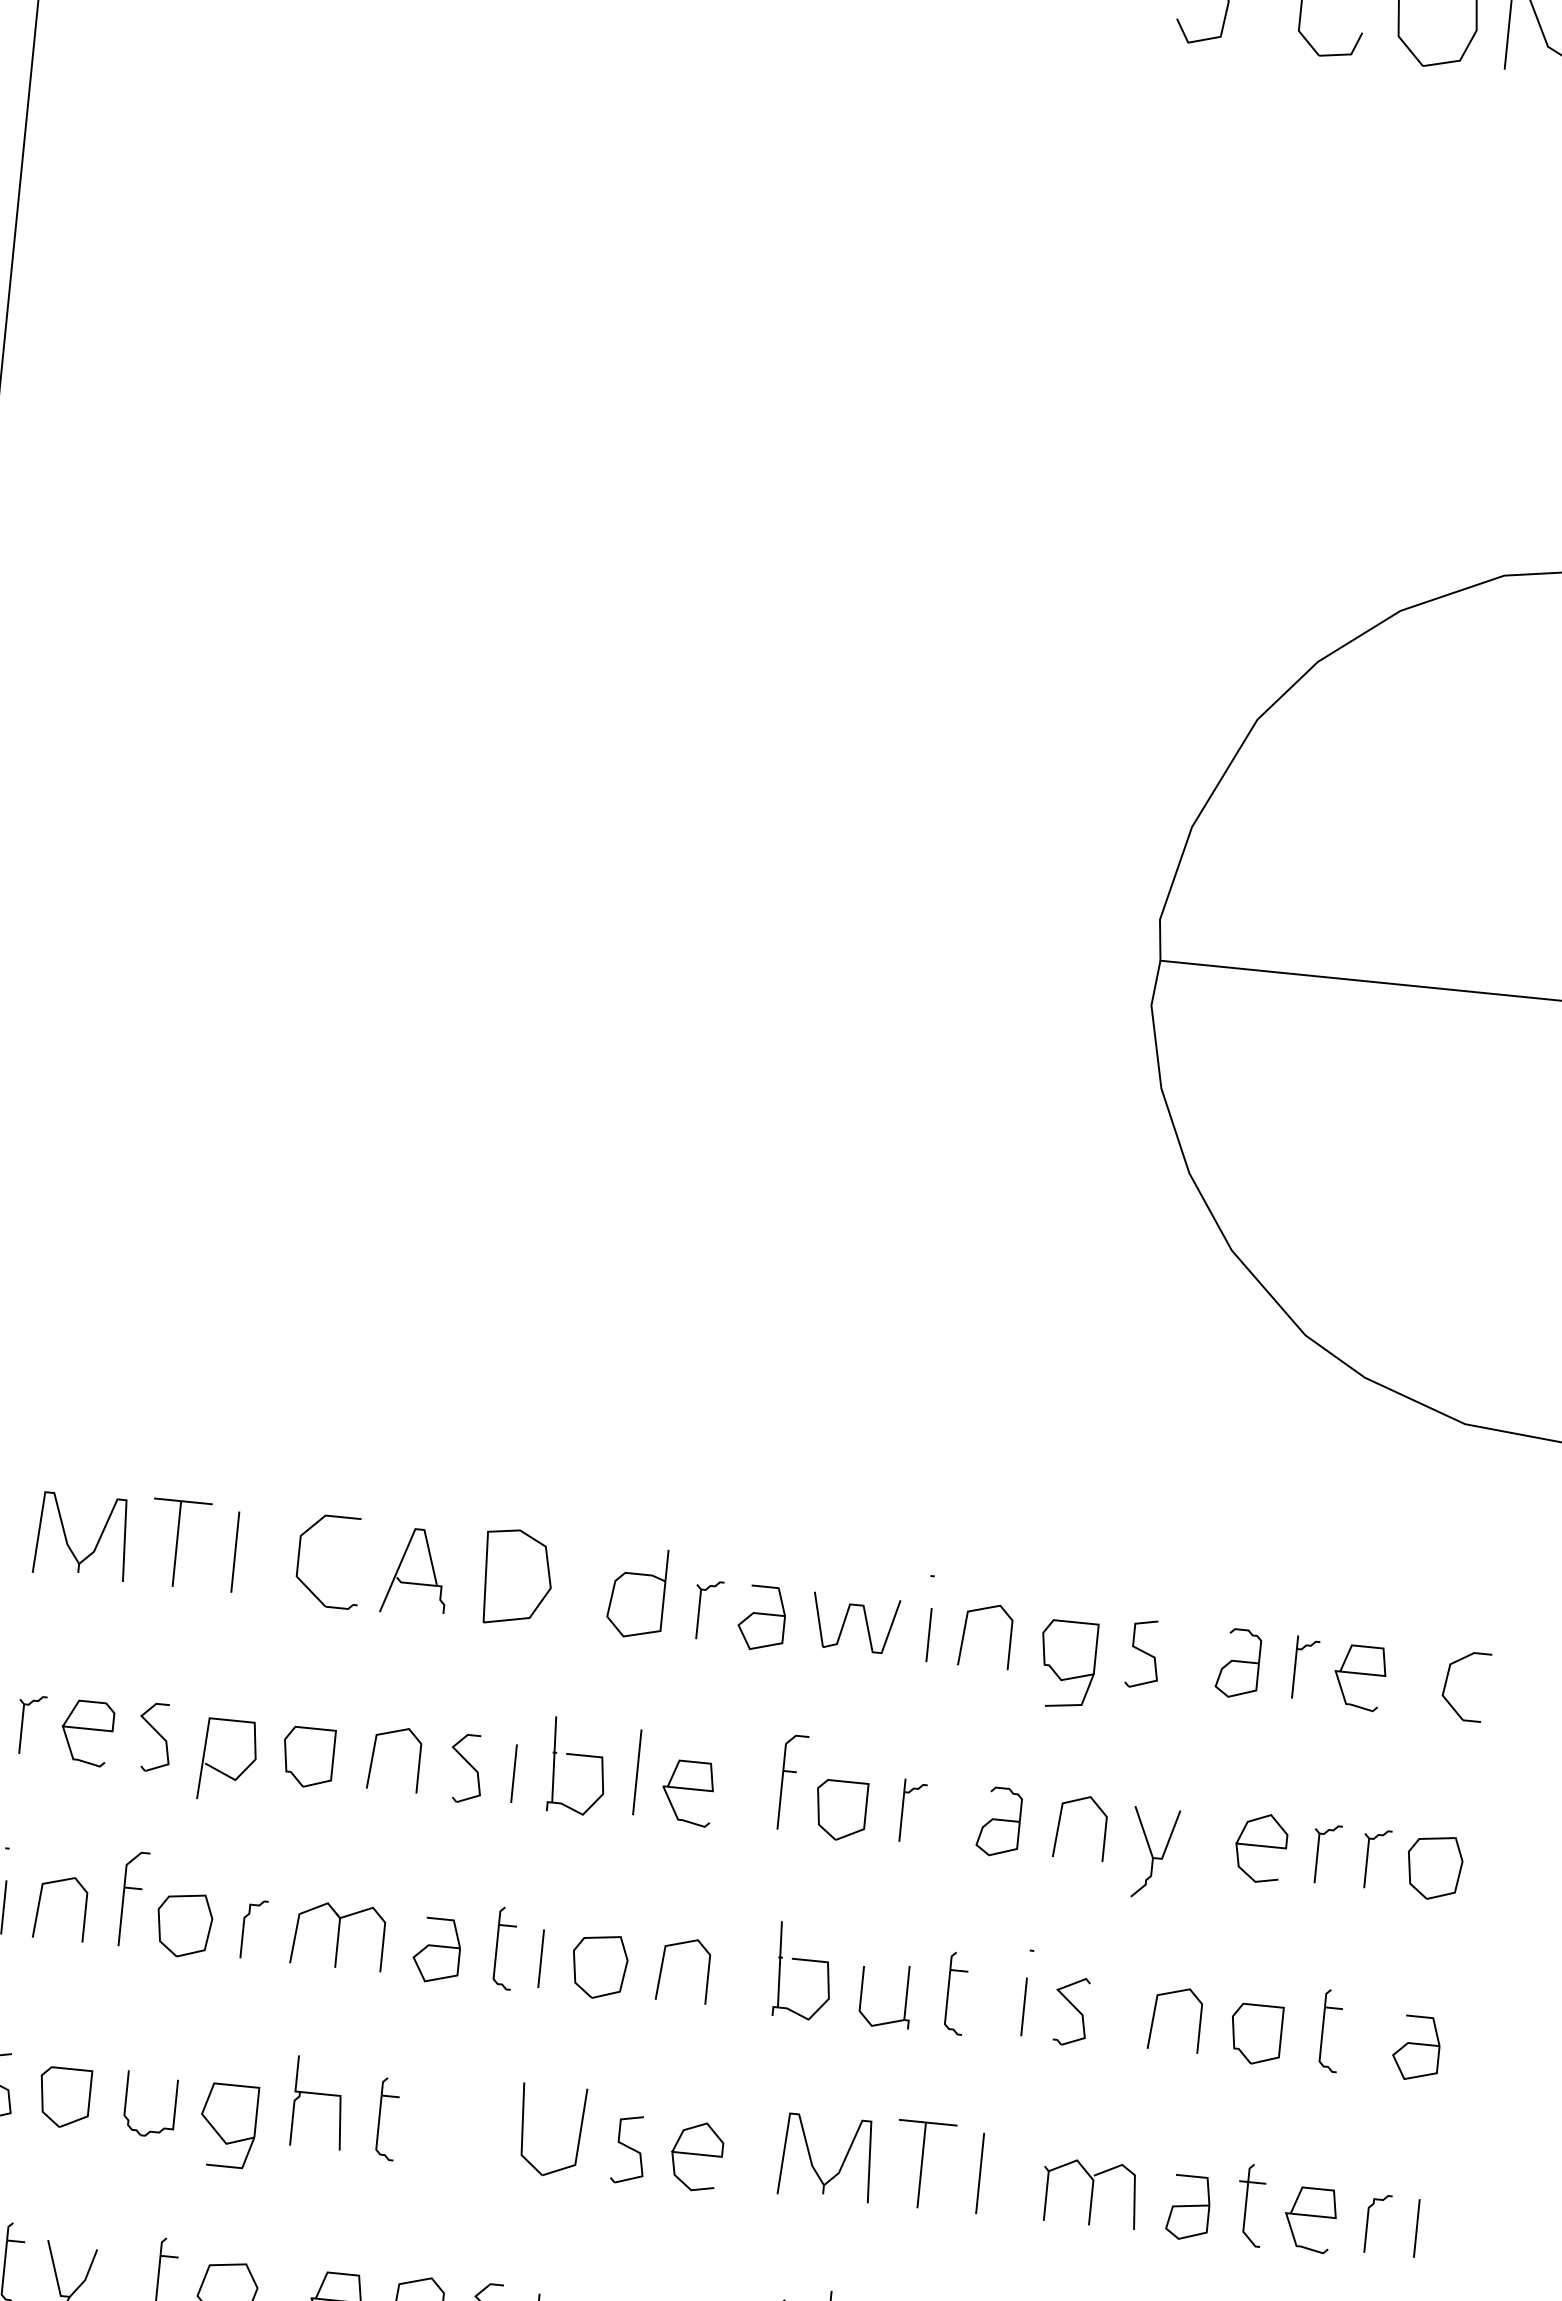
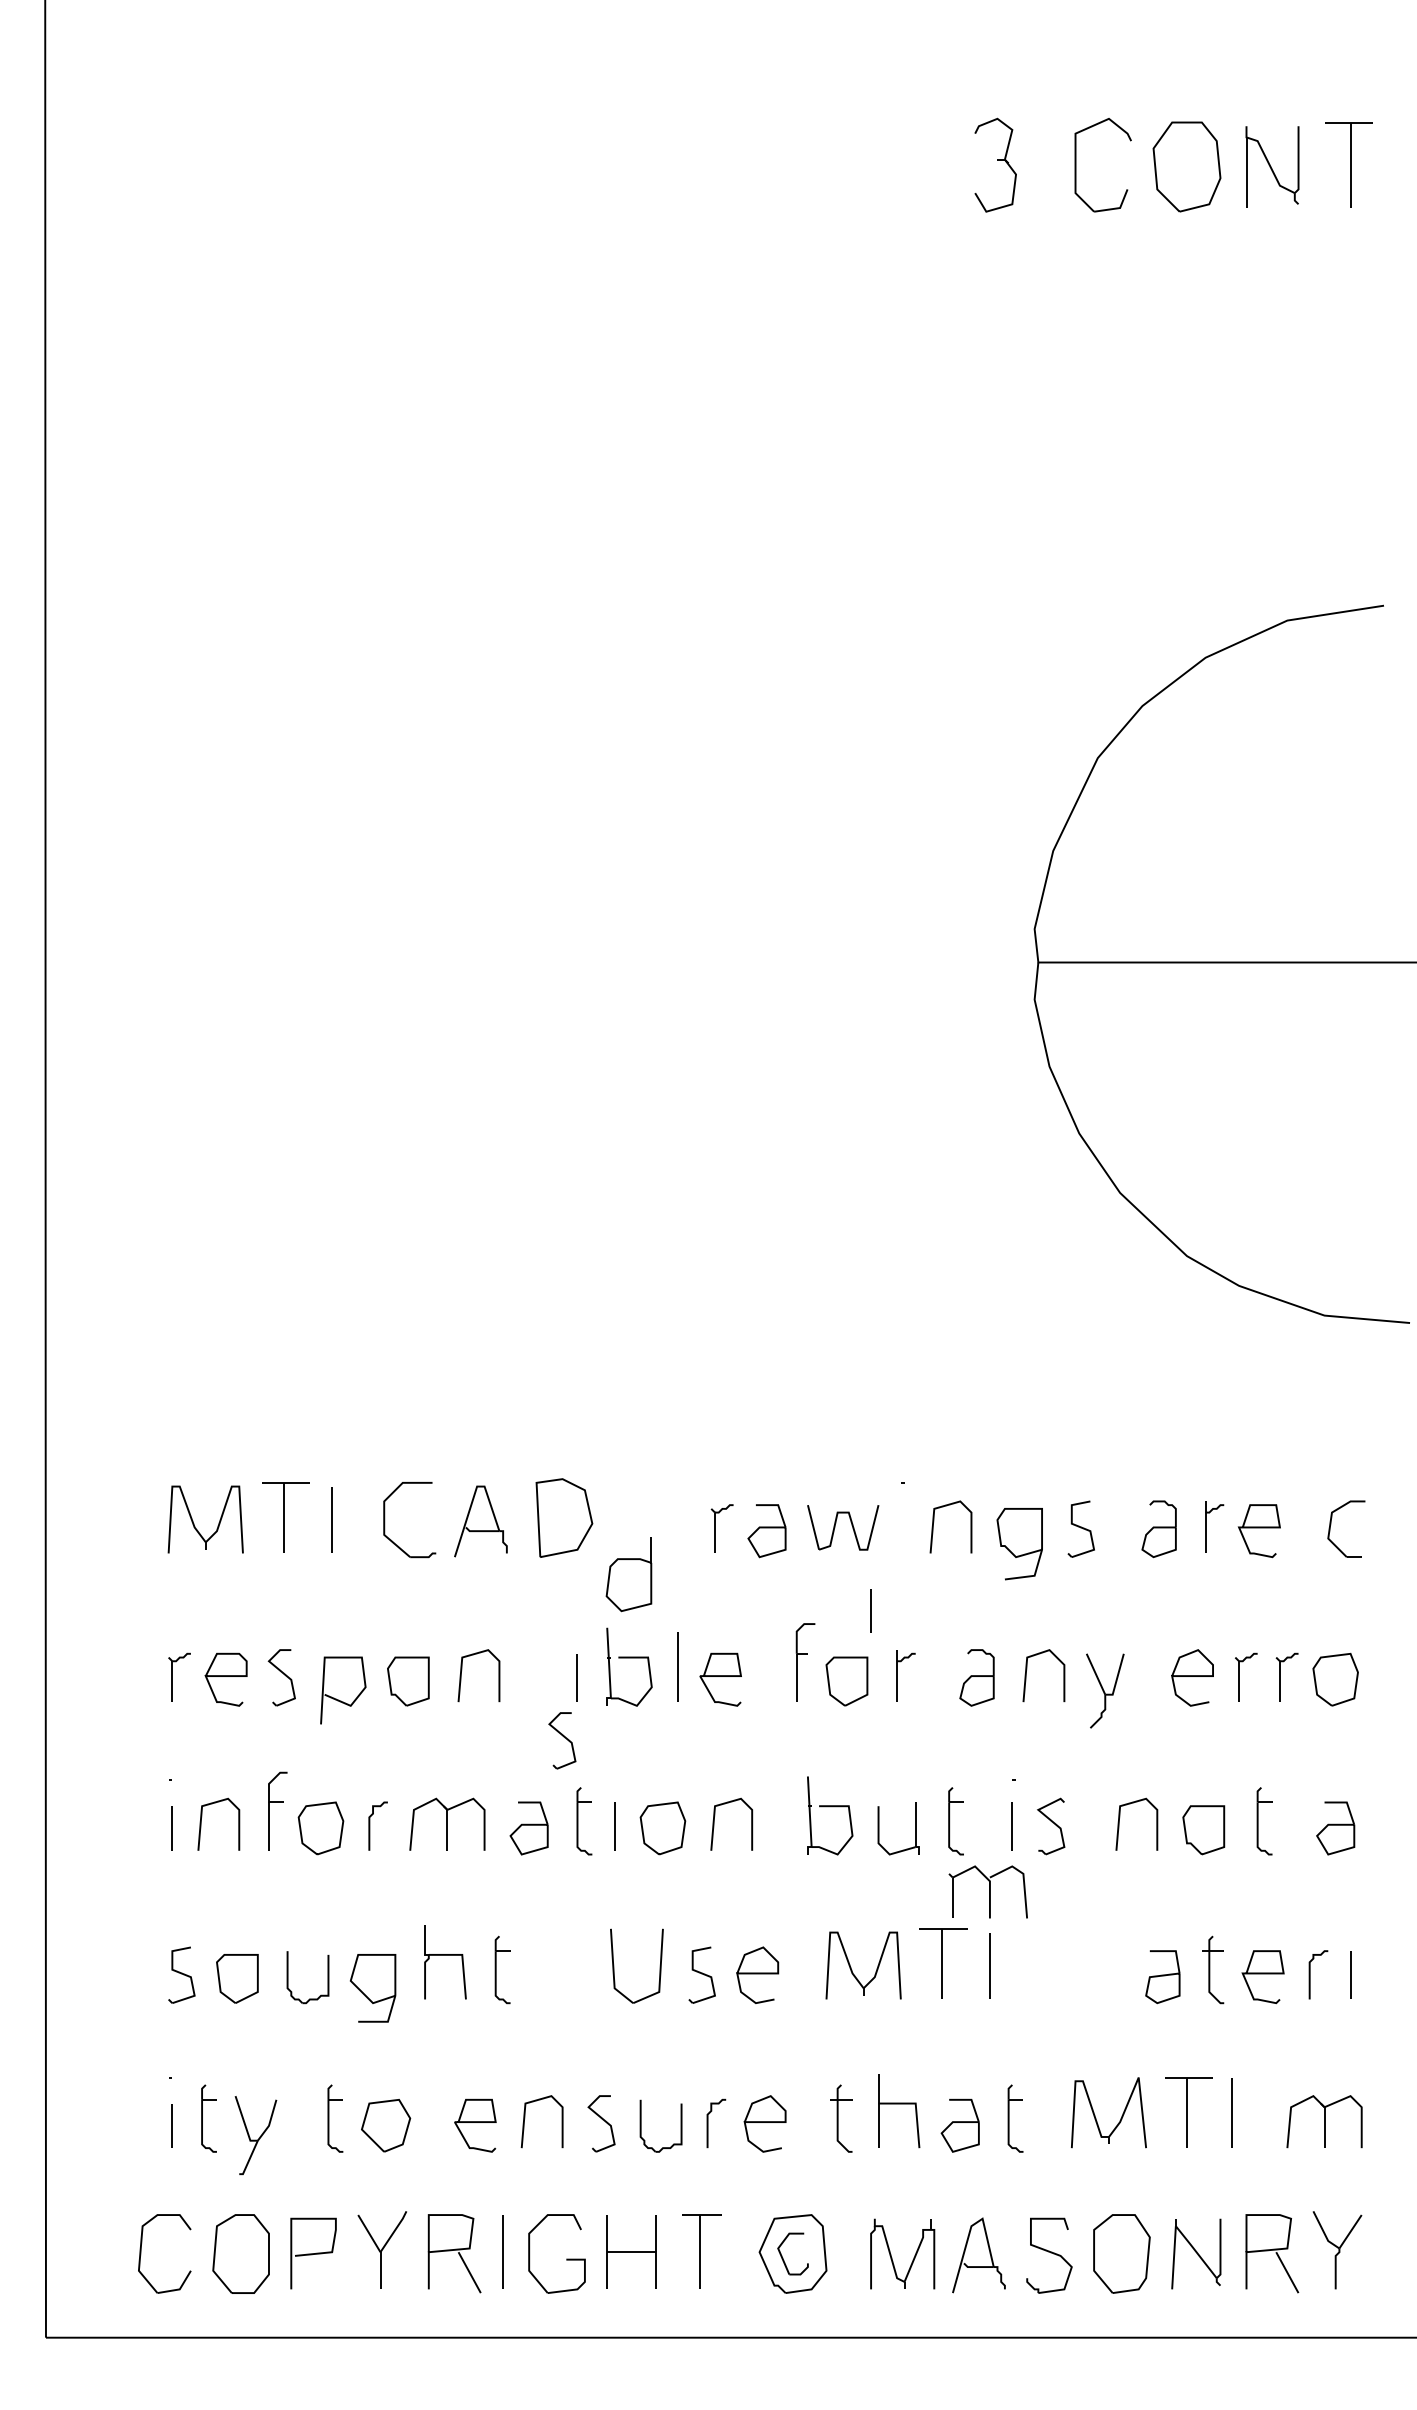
part: (636, 1592) -> (628, 1574), moved
line: (929, 1634) -> (870, 1610), moved
part: (466, 1768) -> (562, 1740), moved
part: (1089, 2192) -> (987, 1891), moved

